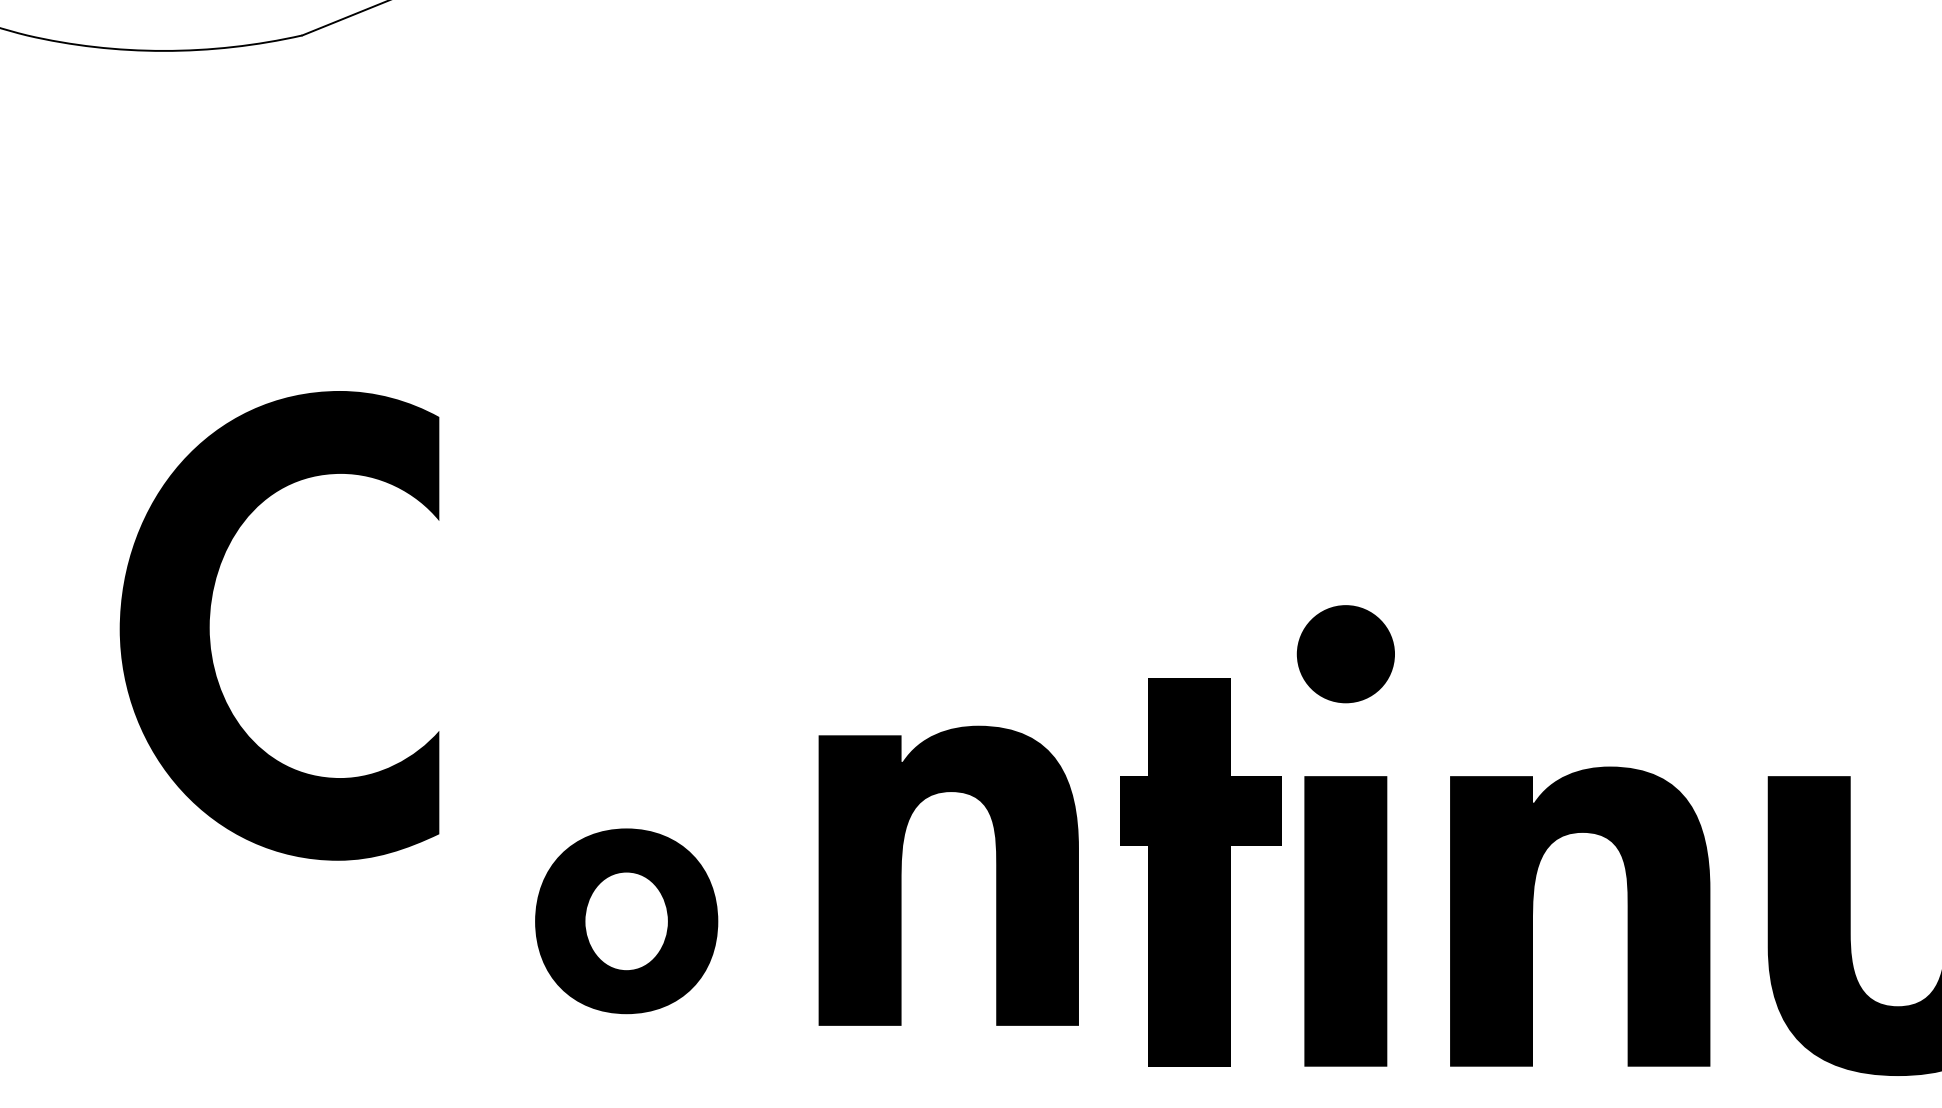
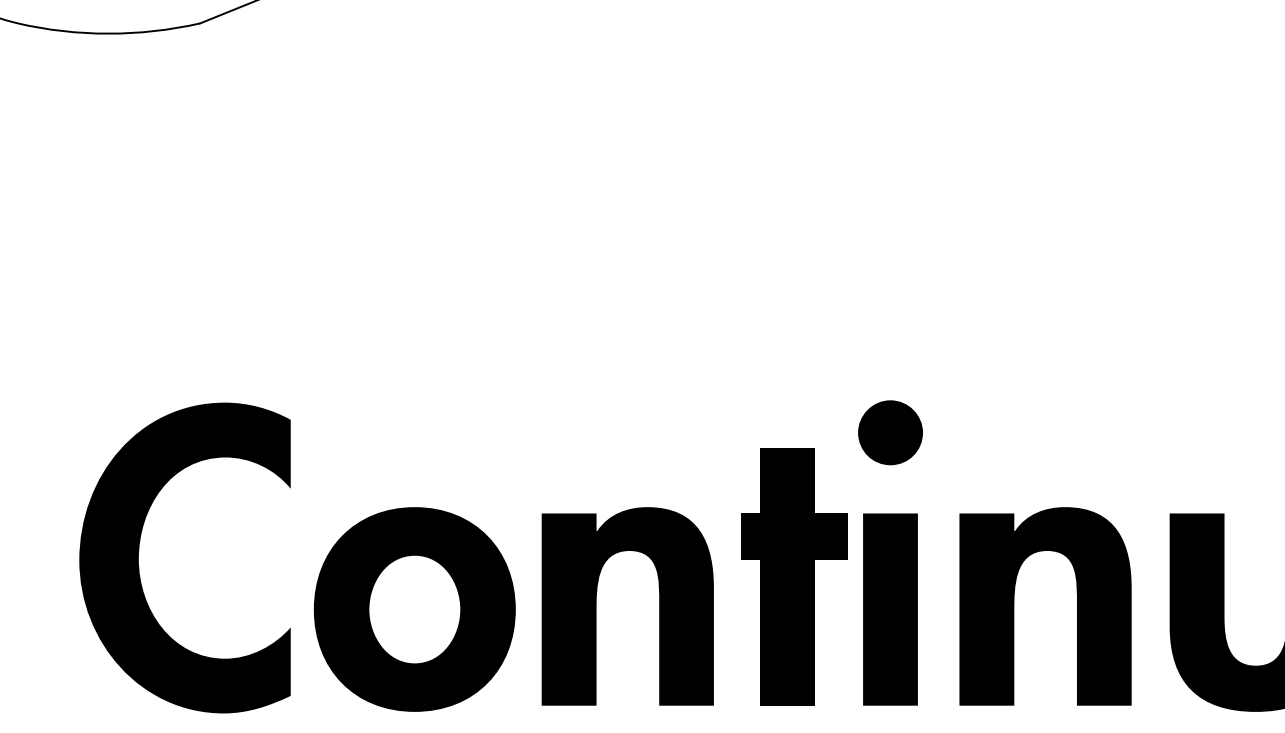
part: (210, 615) -> (139, 551), moved
part: (901, 875) -> (596, 606), moved
part: (626, 921) -> (414, 609), size x1.67

